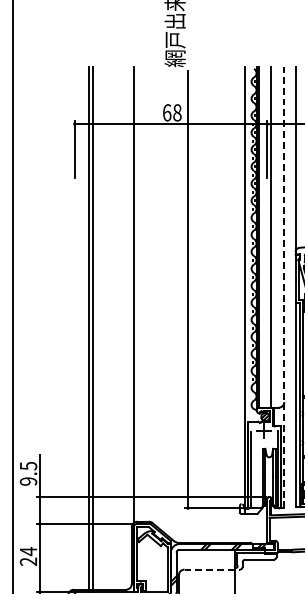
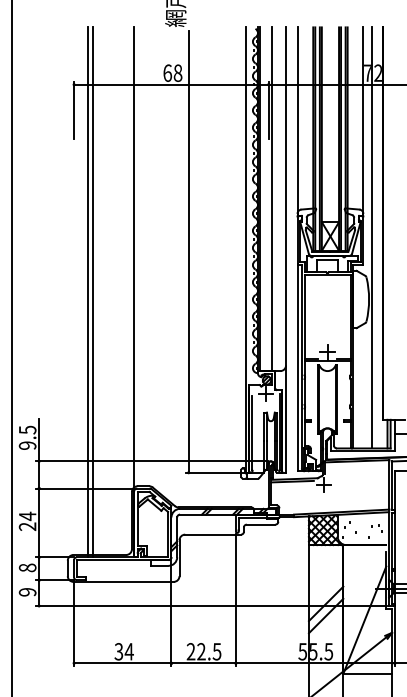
line: (284, 288) -> (286, 250), dashed -> solid
line: (212, 569) -> (213, 534), dashed -> solid

